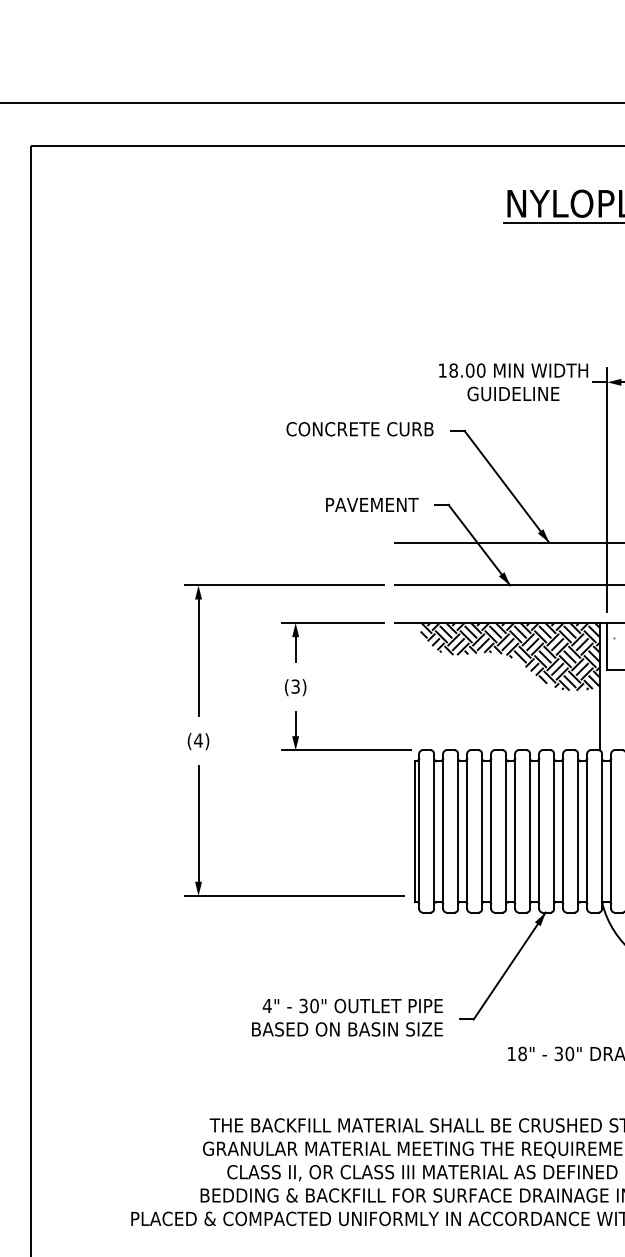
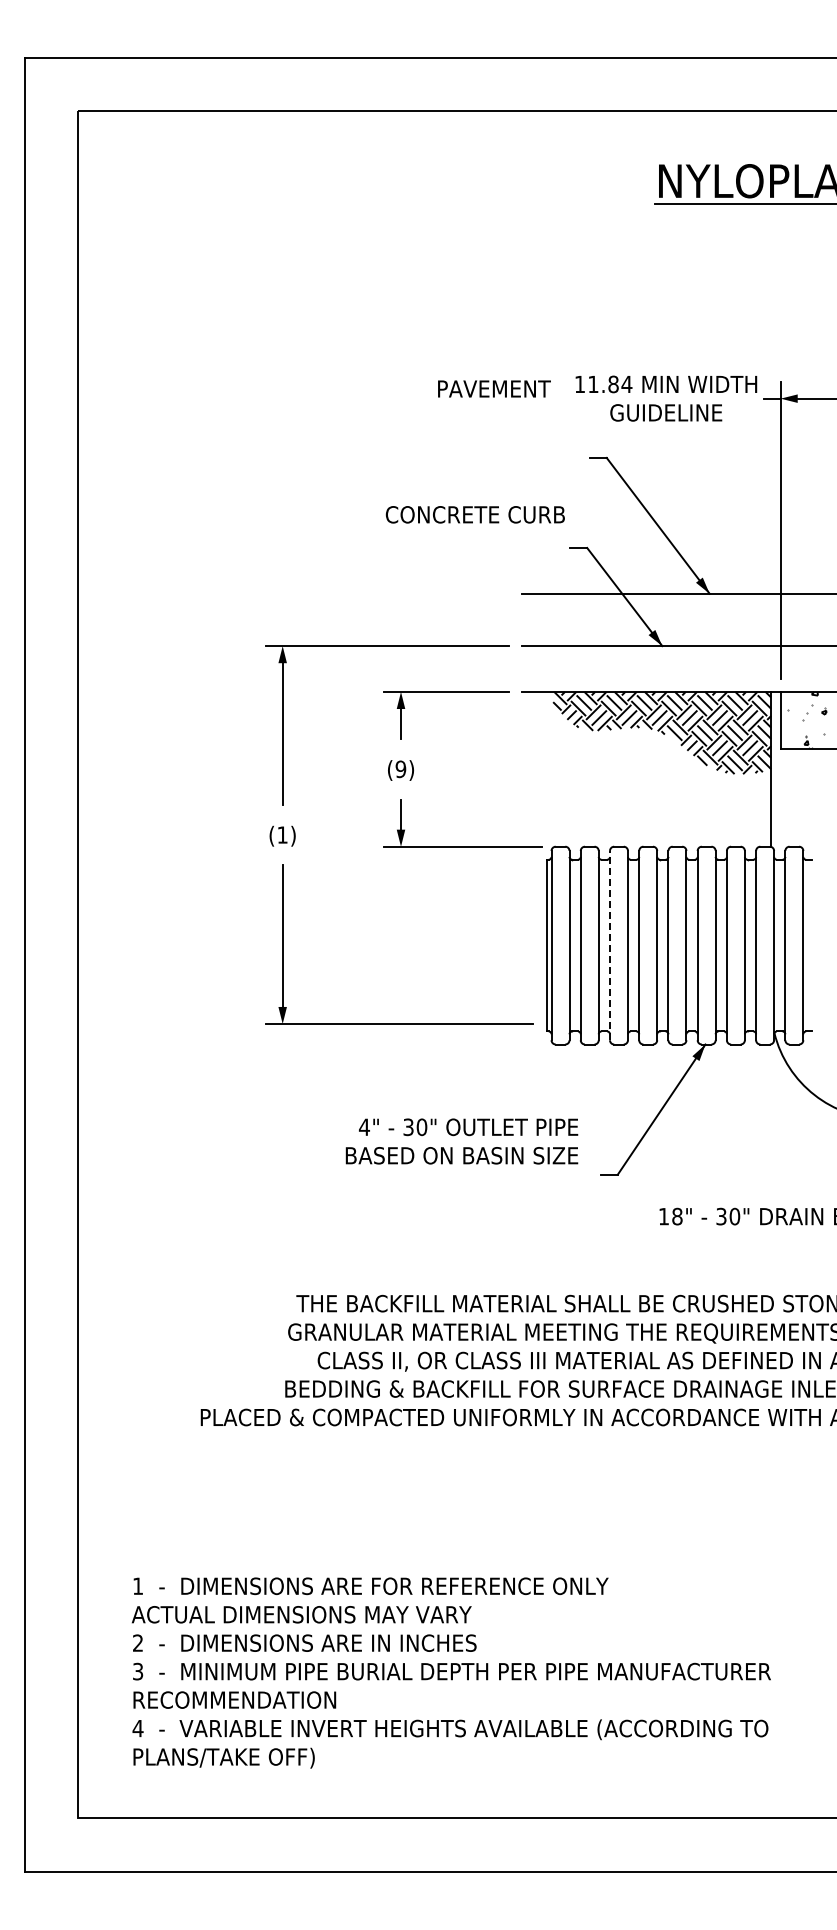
text: (467, 370) -> (610, 384), 18.00 -> 11.84
text: (359, 428) -> (474, 514), moved
text: (372, 504) -> (494, 388), moved
text: (295, 685) -> (400, 768), (3) -> (9)
text: (198, 740) -> (282, 834), (4) -> (1)
line: (466, 831) -> (609, 945), solid -> dashed
text: (346, 1017) -> (461, 1141), moved

